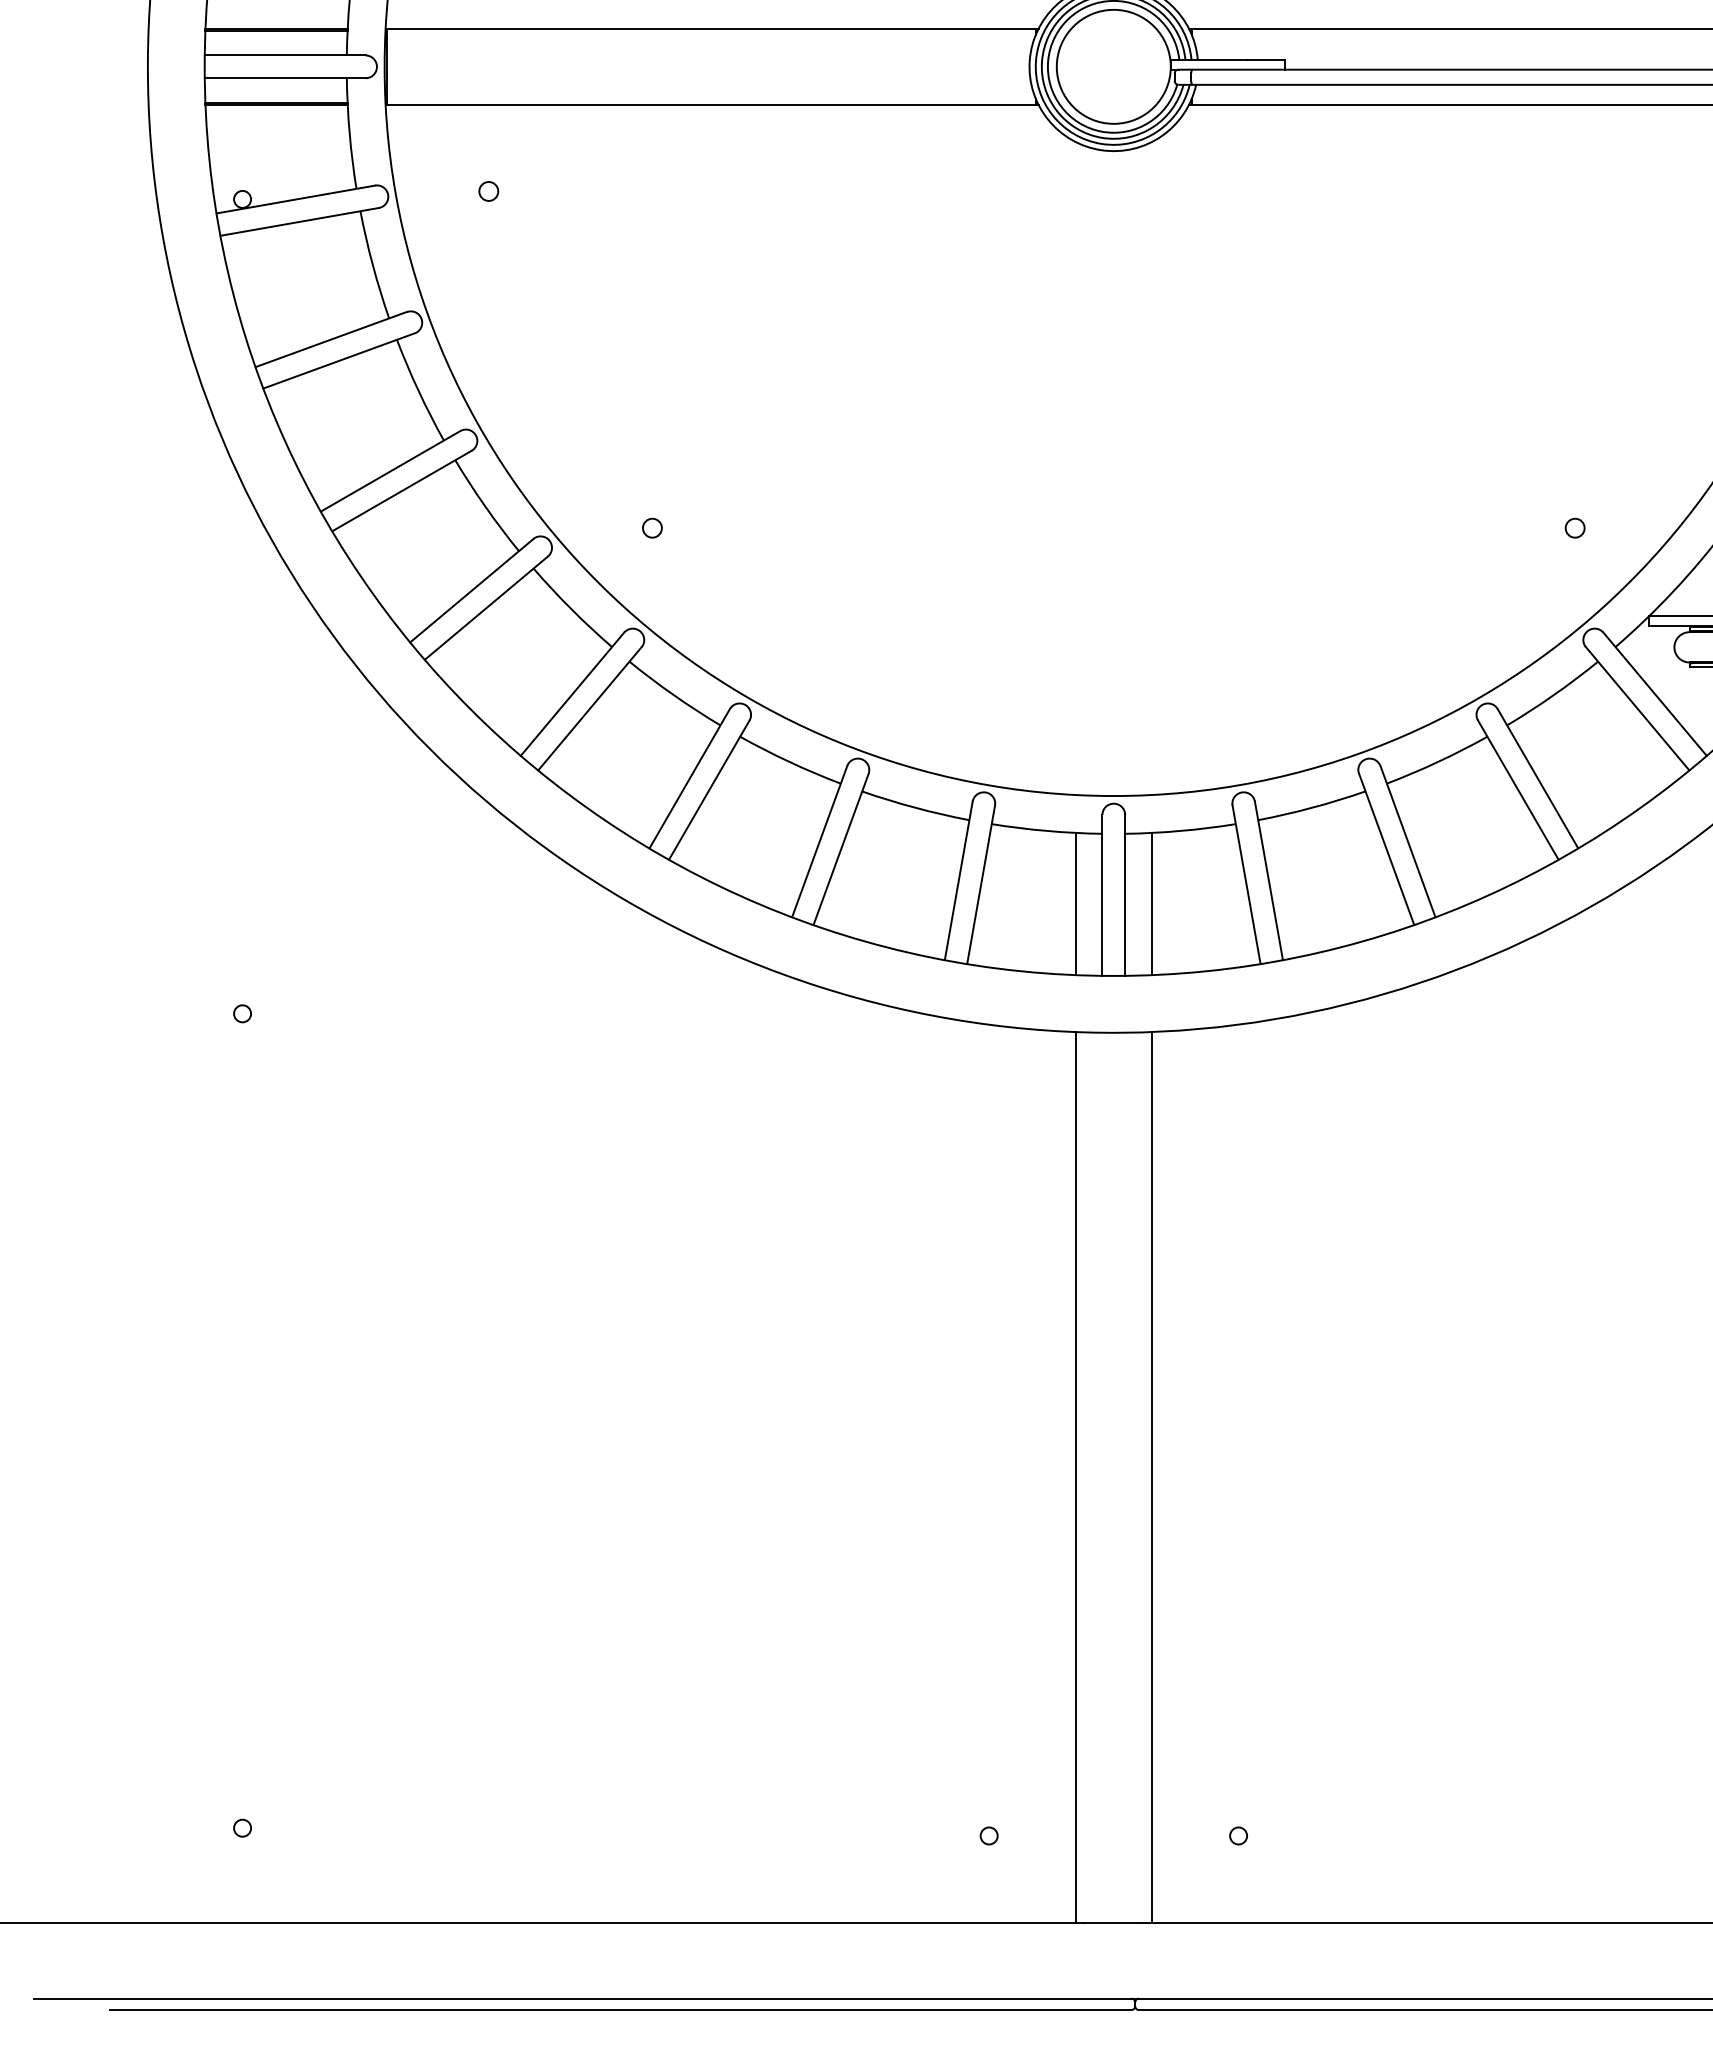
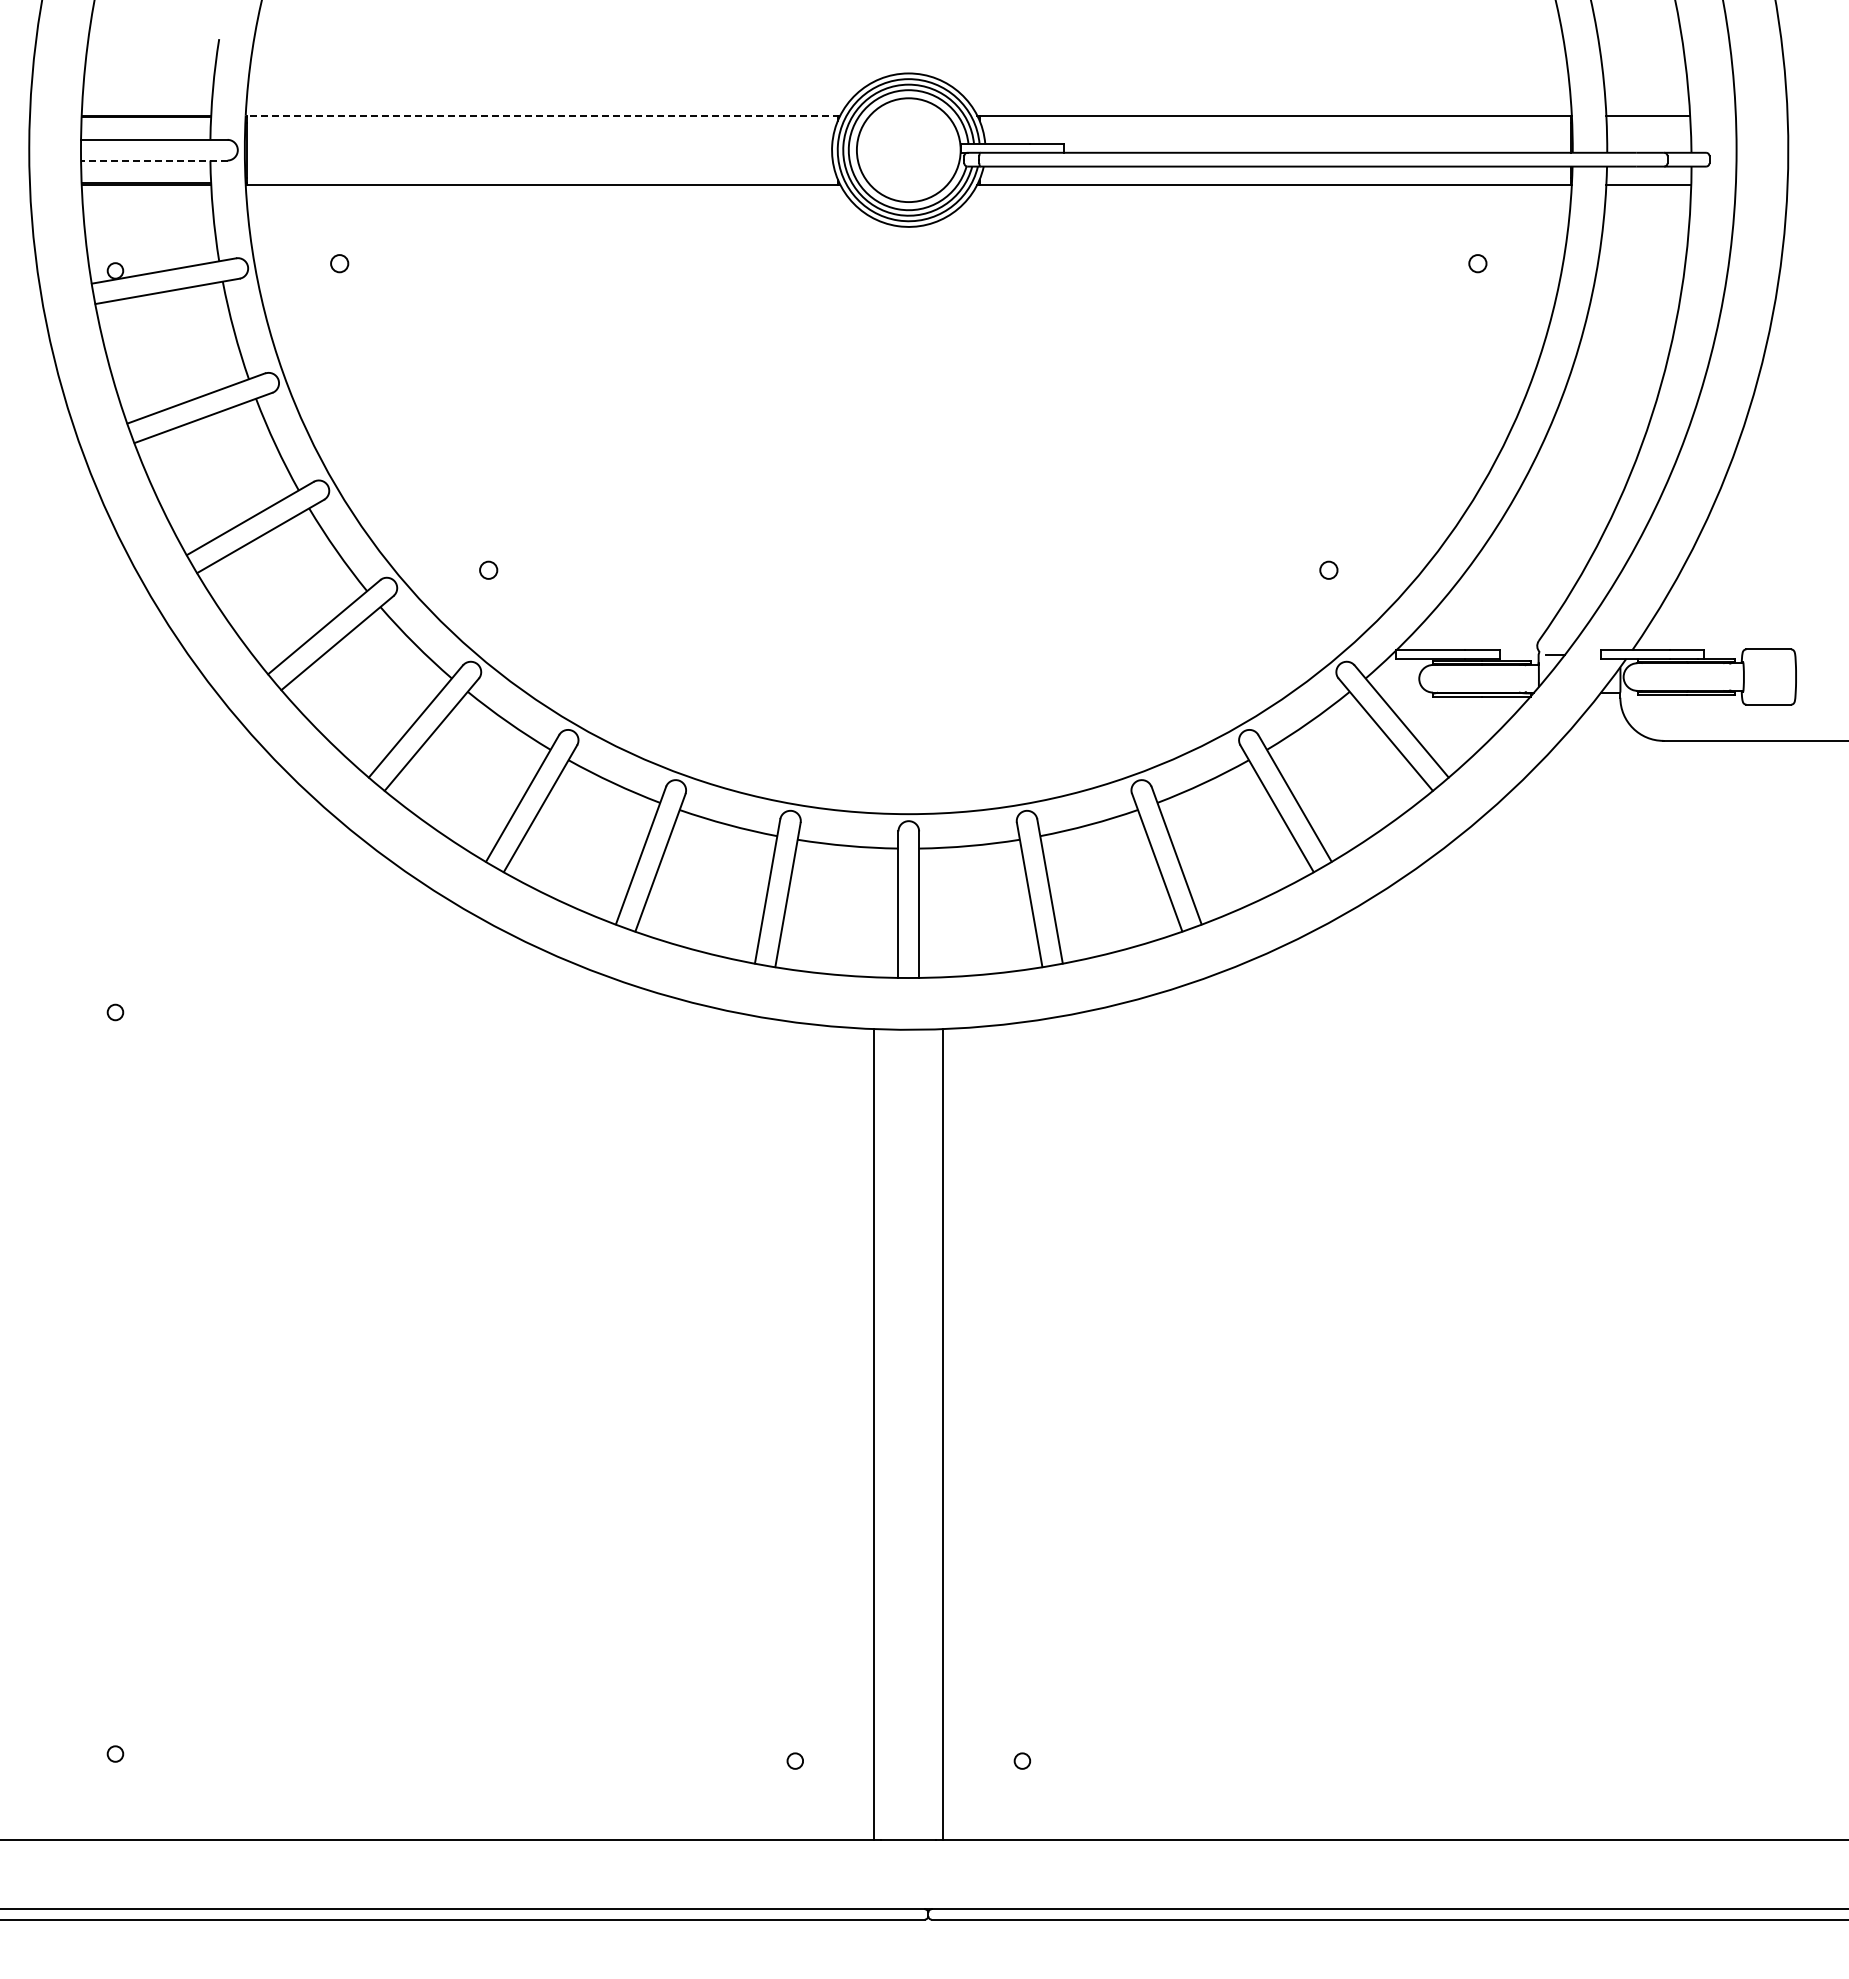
line: (711, 28) -> (542, 115), solid -> dashed
line: (284, 78) -> (153, 160), solid -> dashed
line: (1076, 904) -> (874, 912), removed
line: (1151, 904) -> (943, 912), removed

